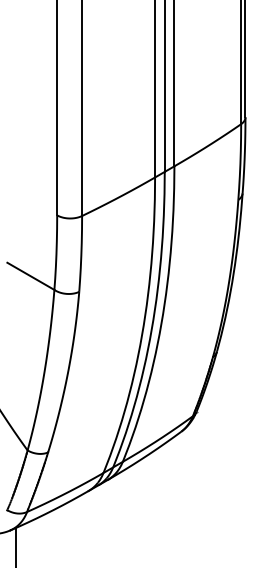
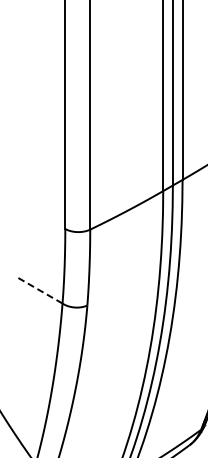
line: (30, 276) -> (38, 290), solid -> dashed

